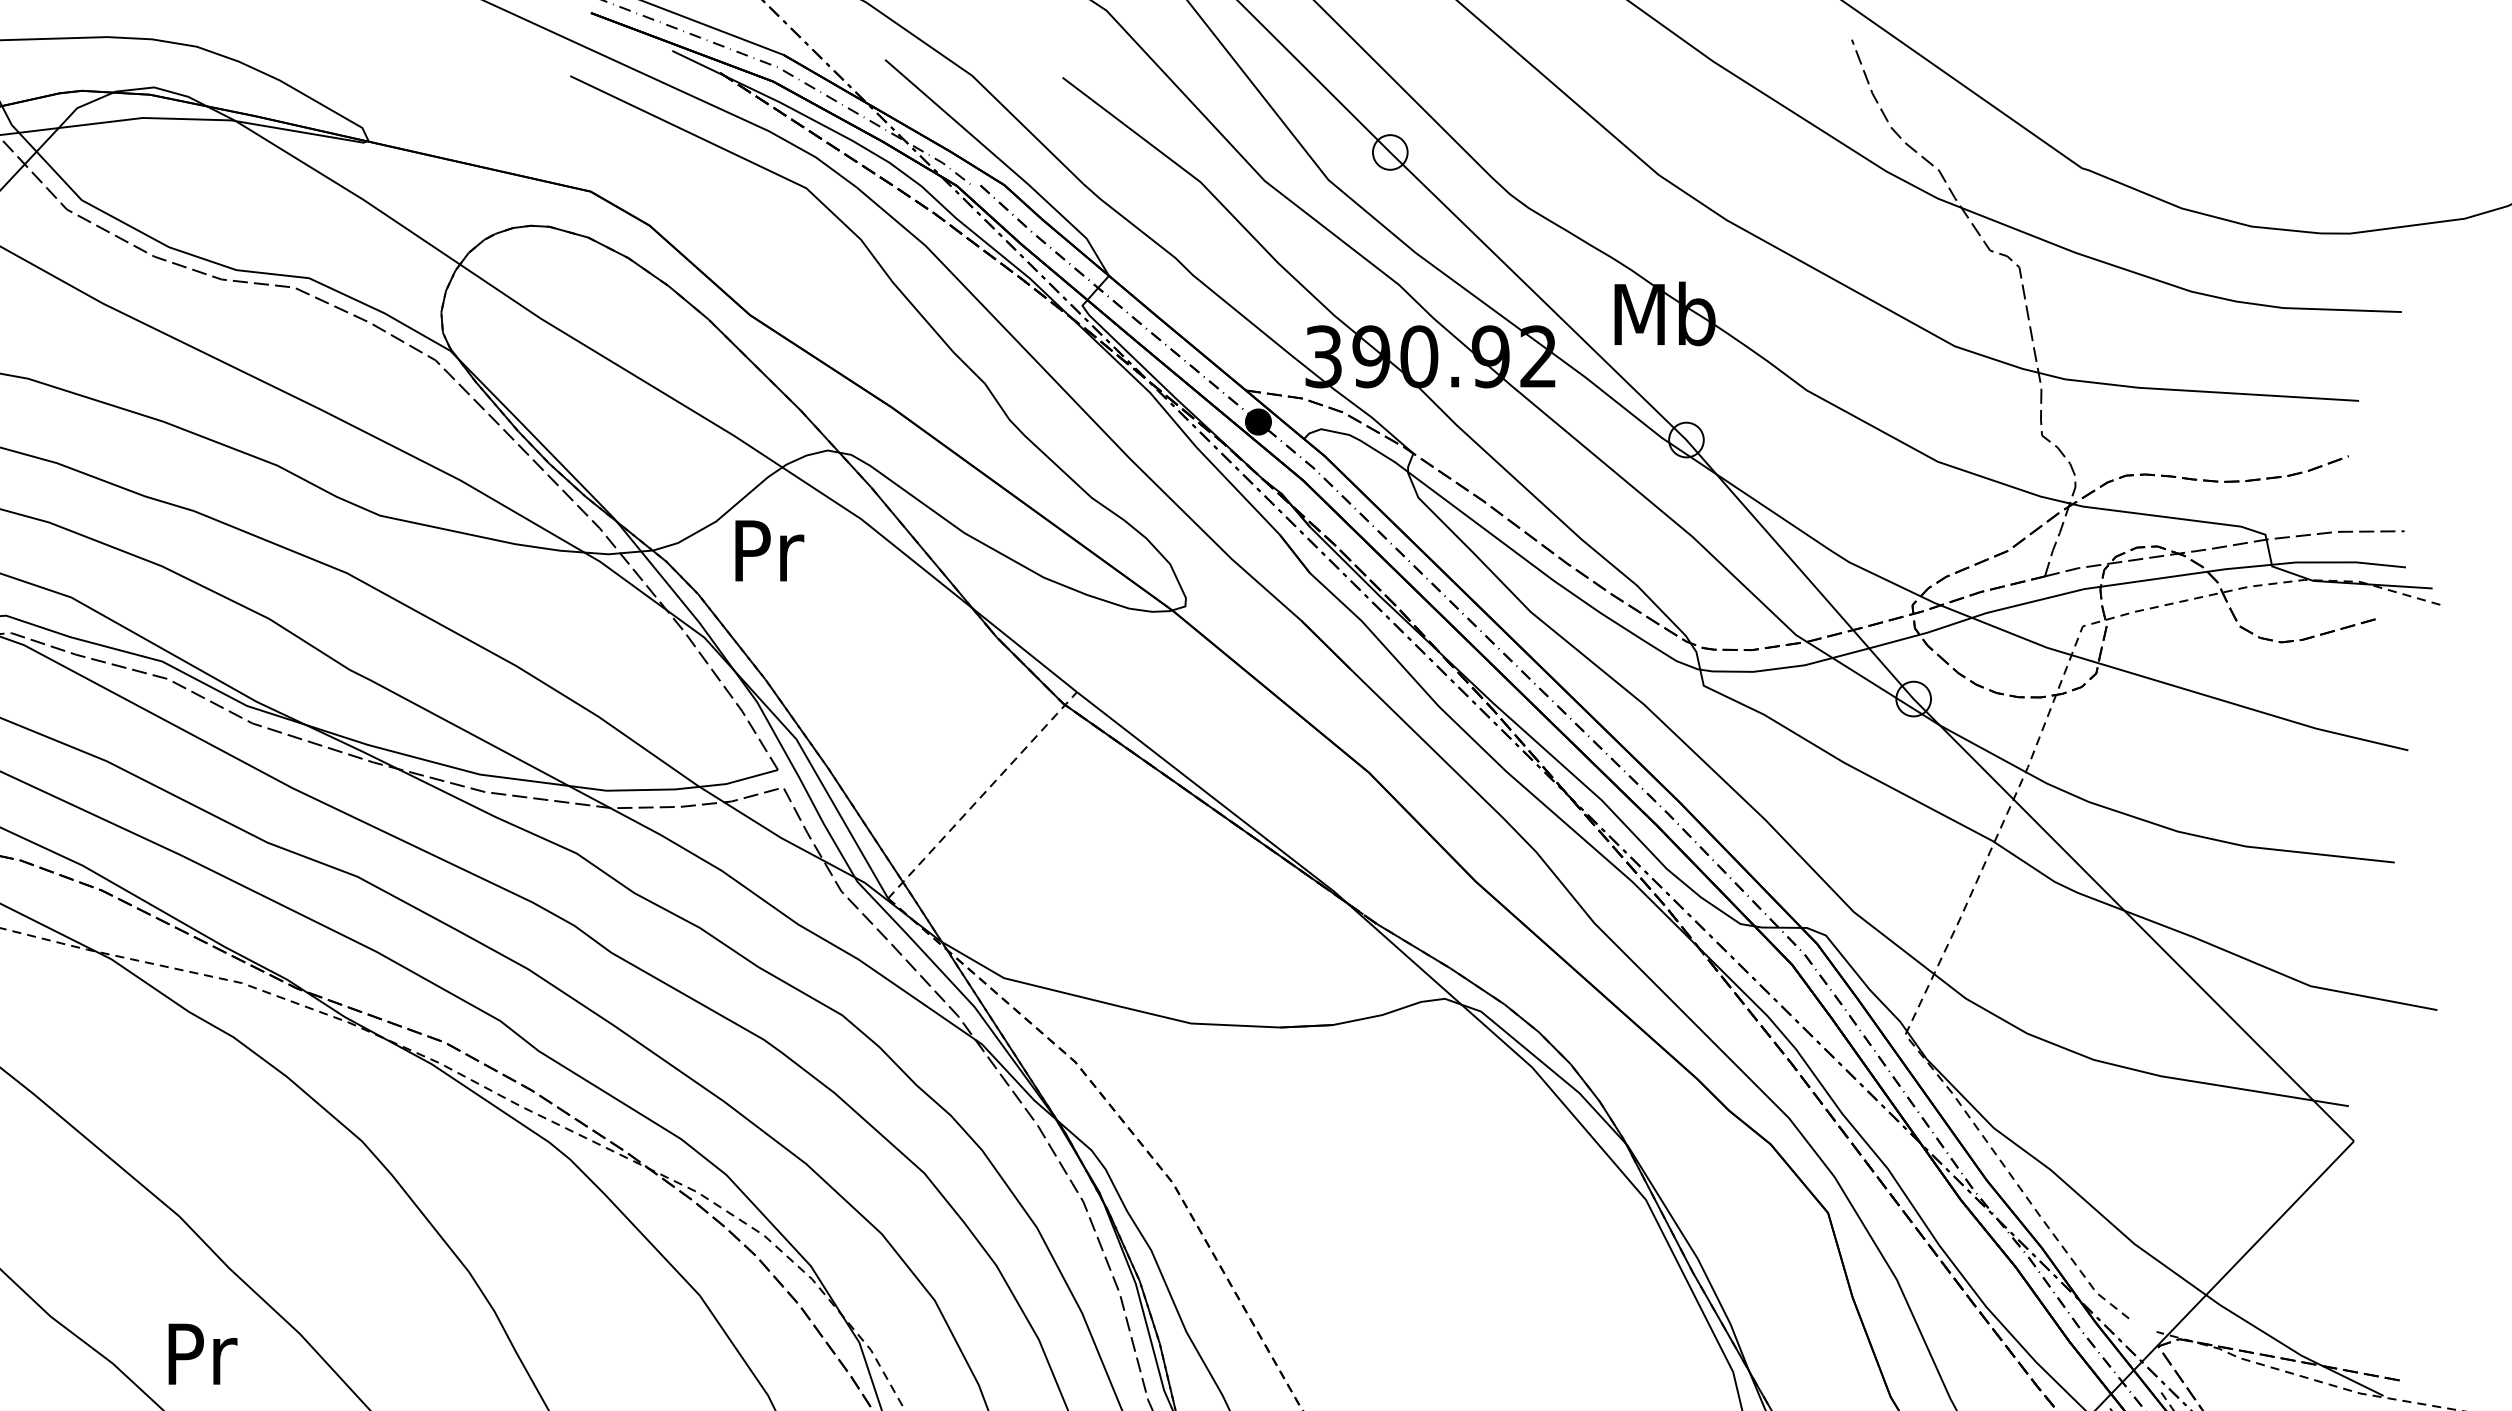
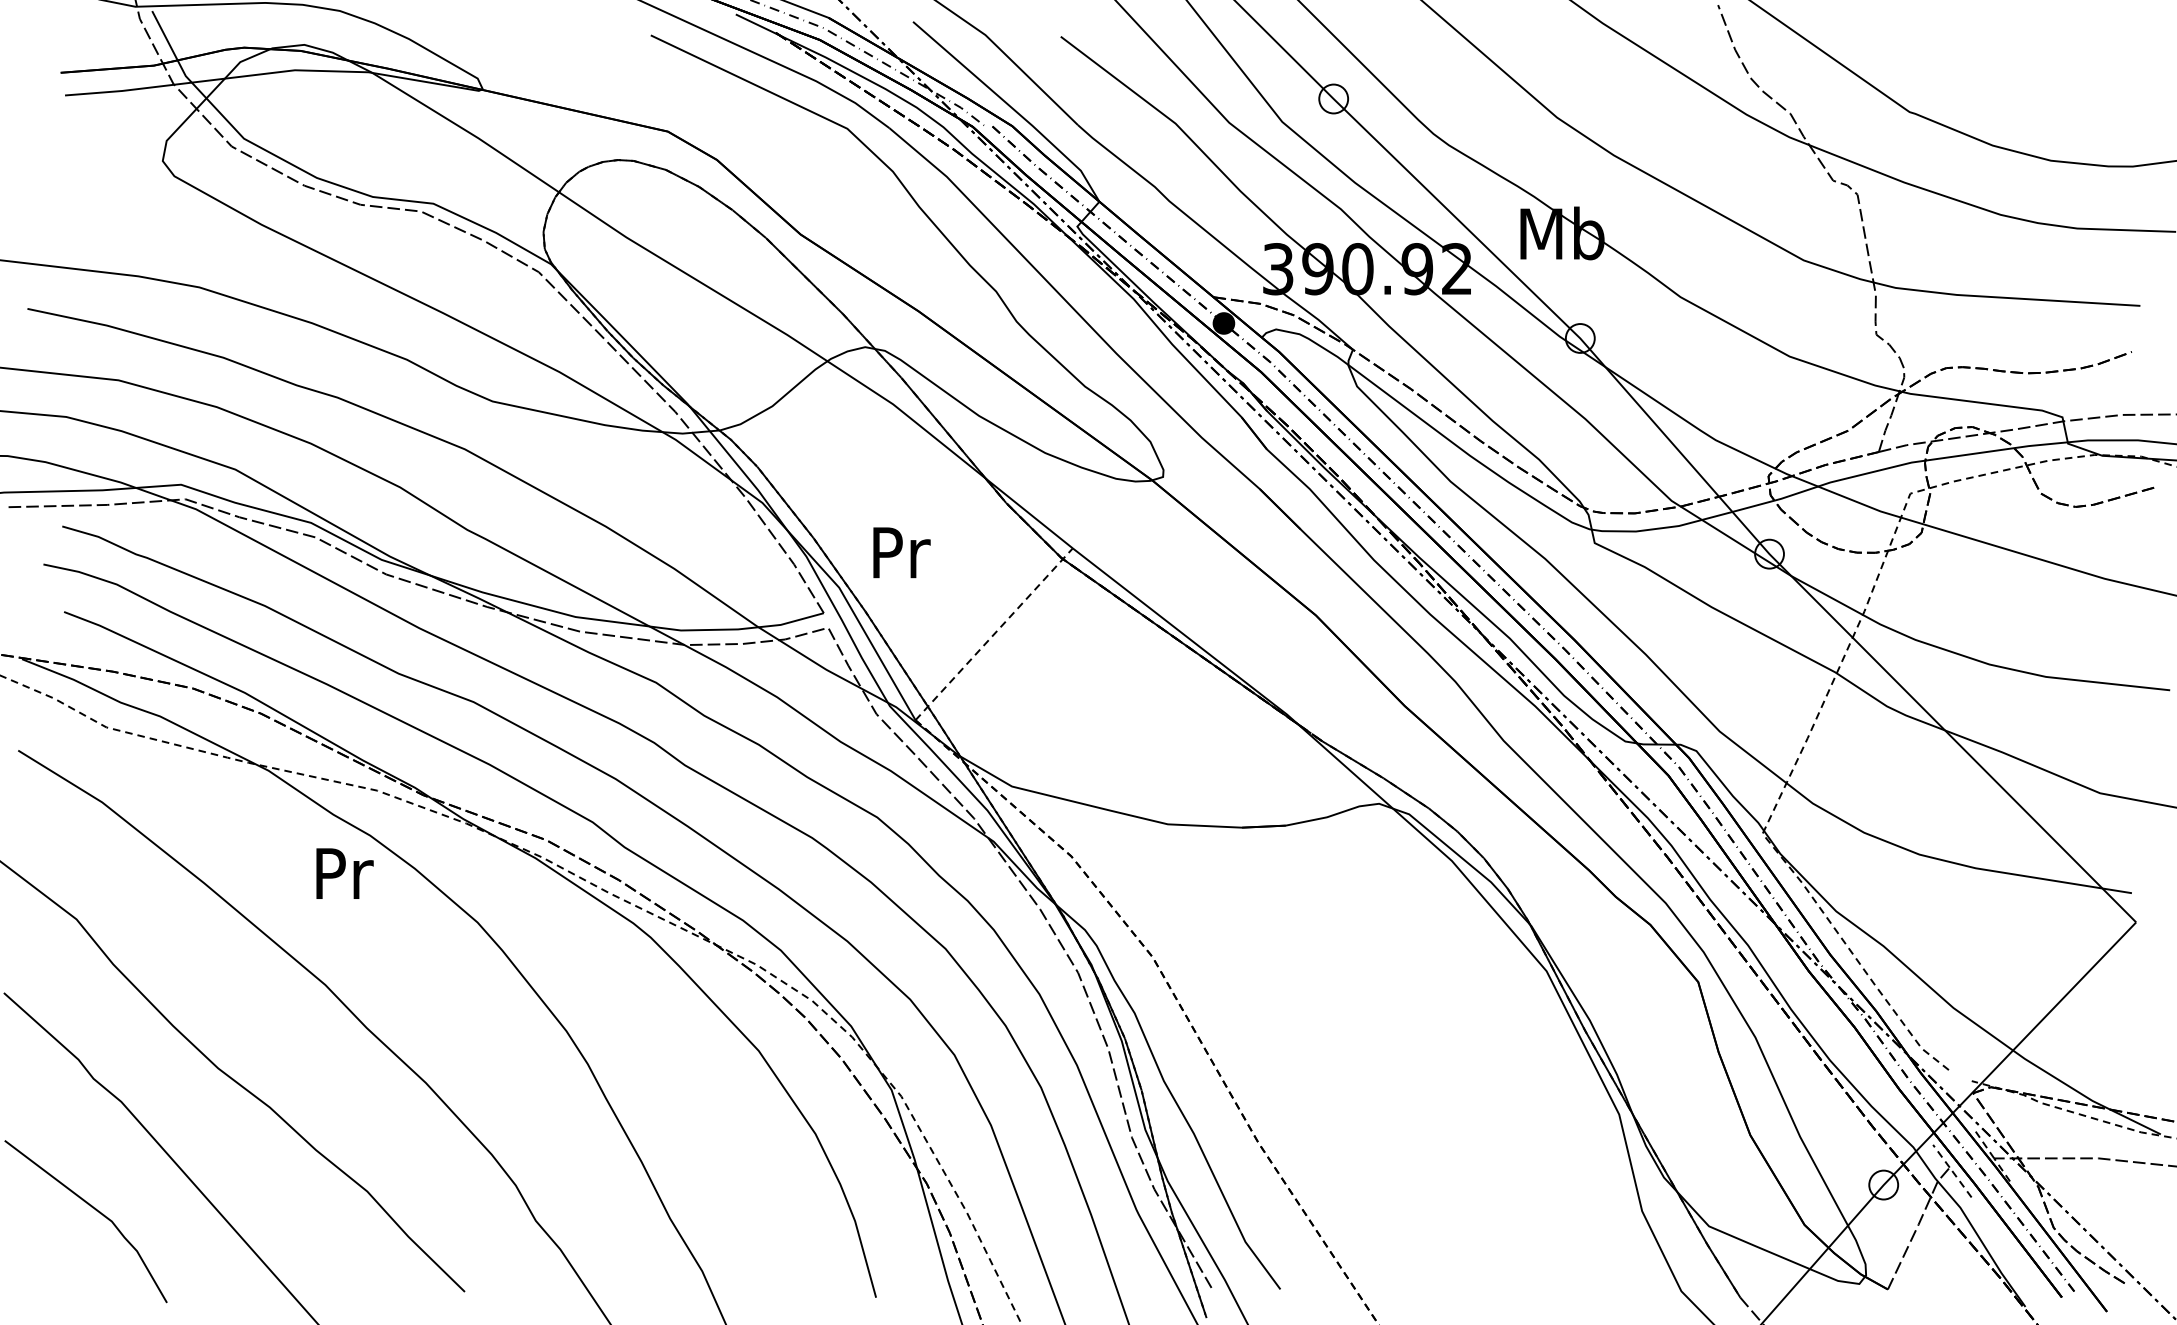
text: (769, 550) -> (901, 552), moved
text: (202, 1353) -> (344, 873), moved

